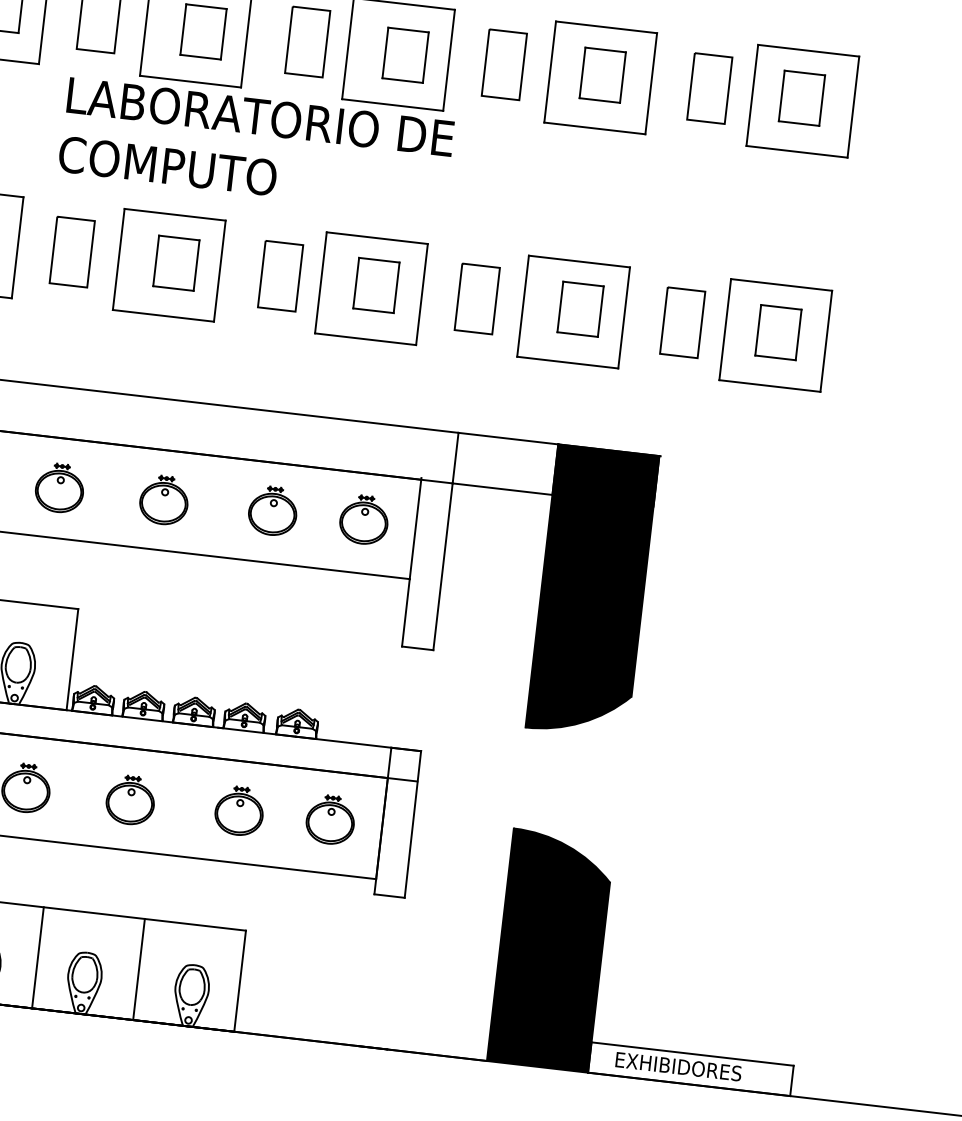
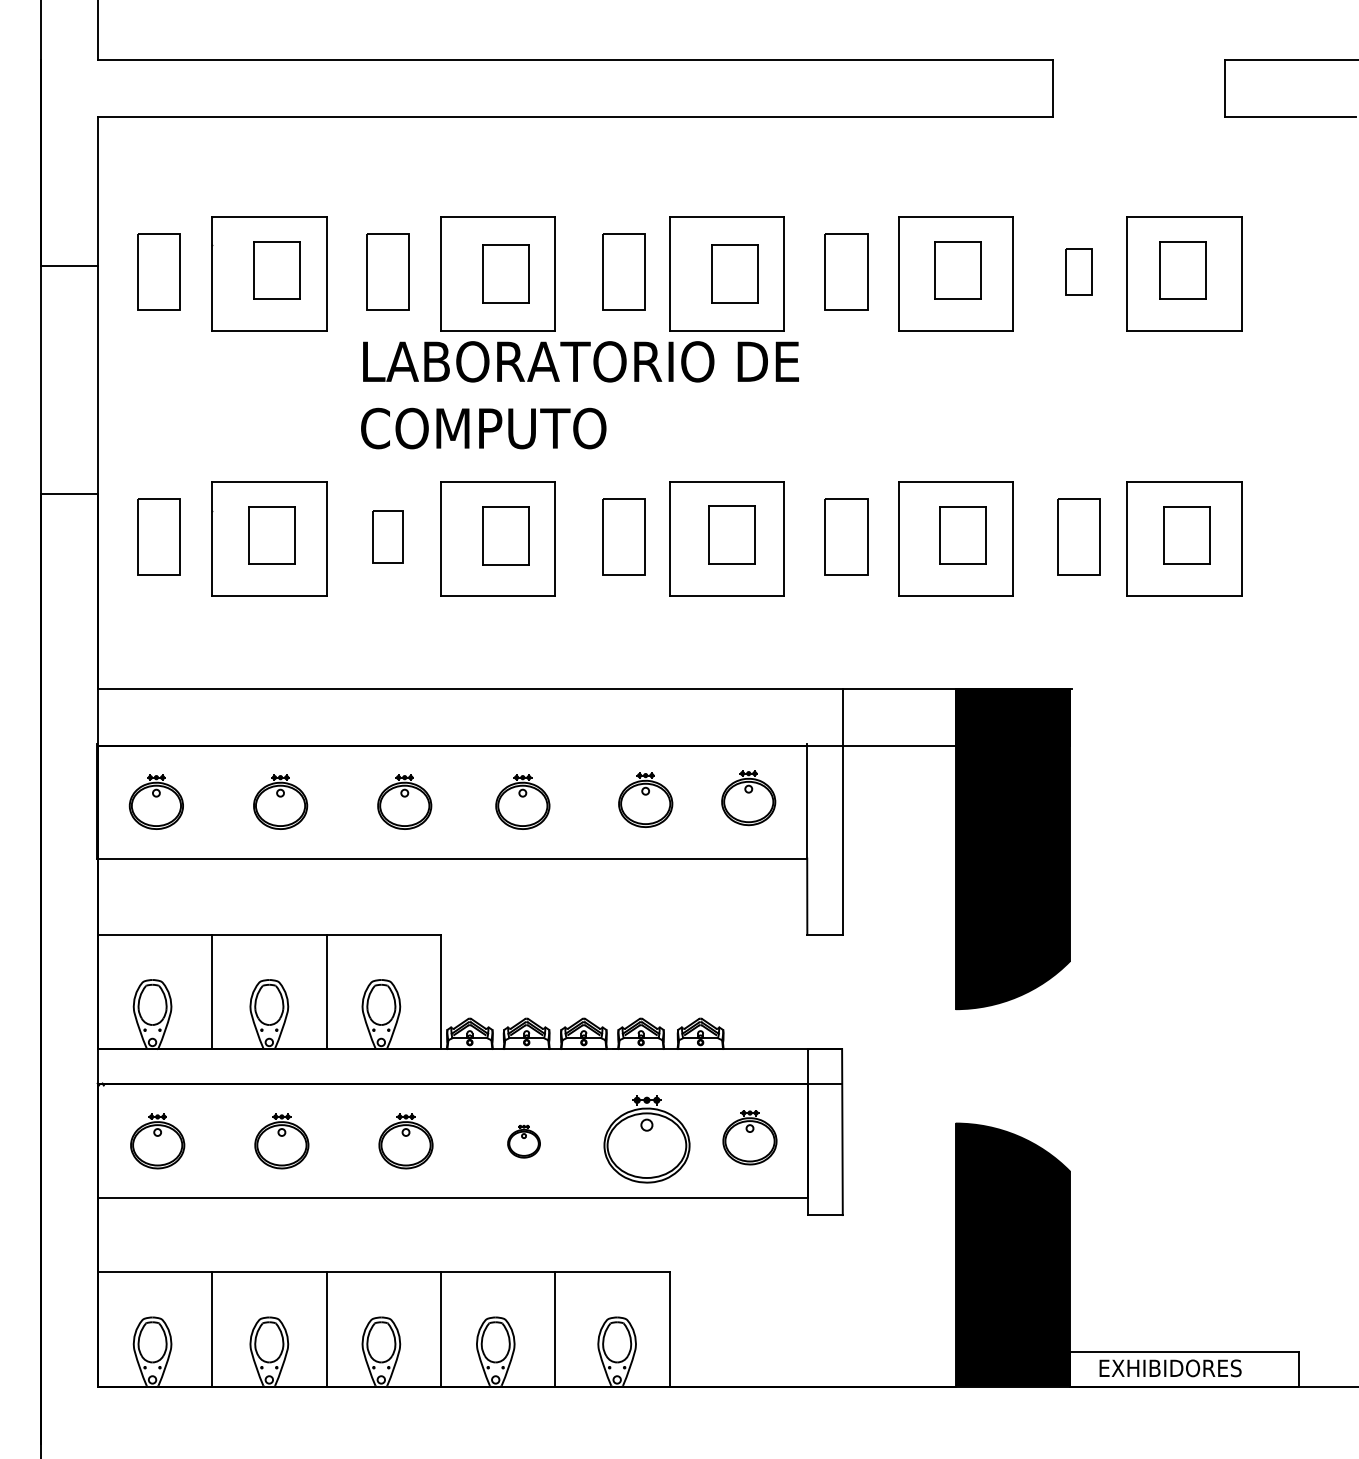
part: (709, 88) -> (1078, 271), size x0.6
part: (71, 251) -> (387, 536), size x0.7
part: (130, 800) -> (523, 1141), size x0.6
part: (239, 810) -> (646, 1139), size x1.6

